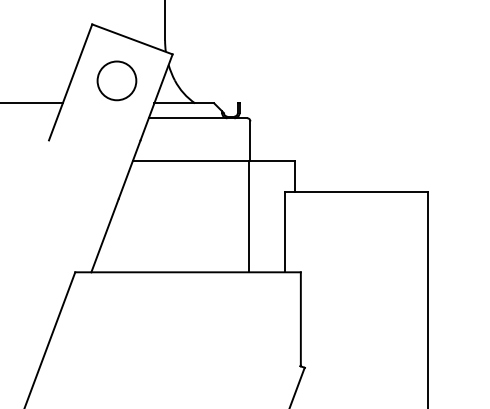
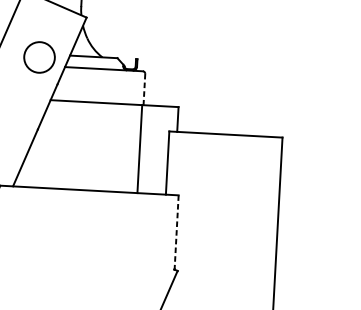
circle: (116, 80) -> (39, 57), moved
line: (250, 141) -> (144, 89), solid -> dashed
line: (300, 318) -> (176, 231), solid -> dashed

